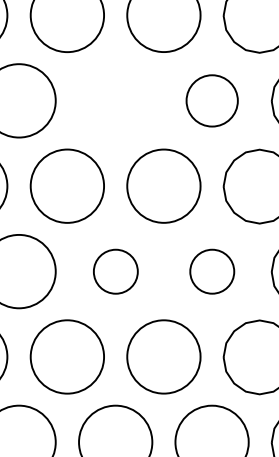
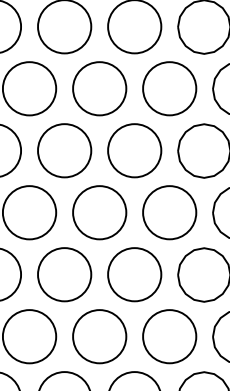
part: (115, 100) -> (99, 88), added
part: (211, 100) -> (169, 88), size x1.43
part: (115, 271) -> (99, 212), size x1.67
part: (211, 271) -> (169, 212), size x1.67

